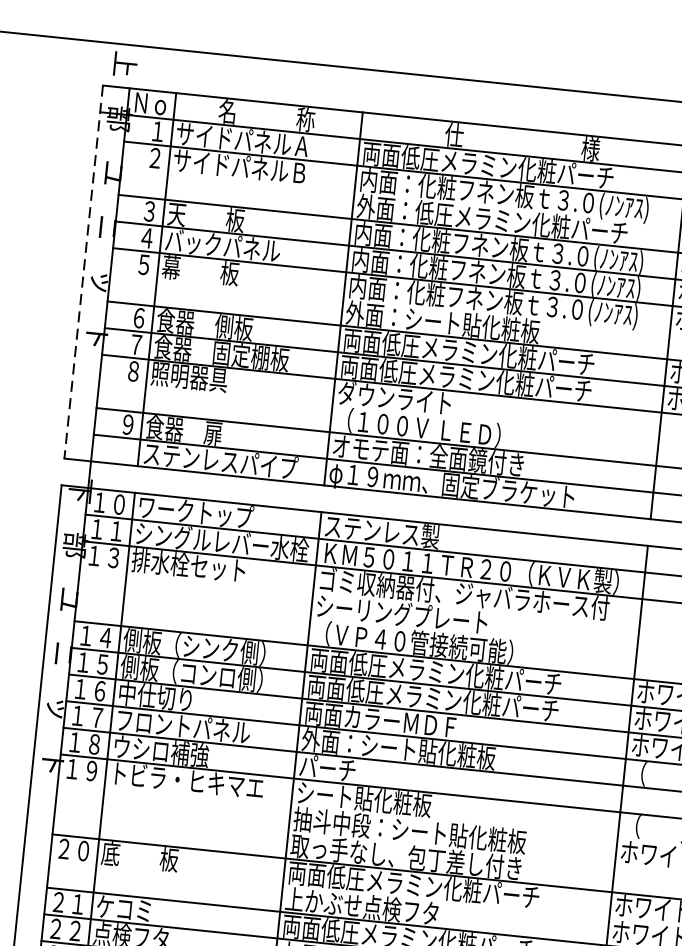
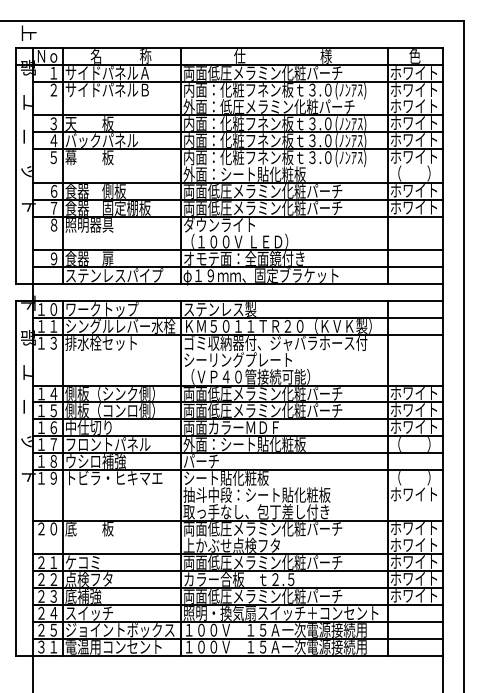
line: (83, 272) -> (16, 166), dashed -> solid

